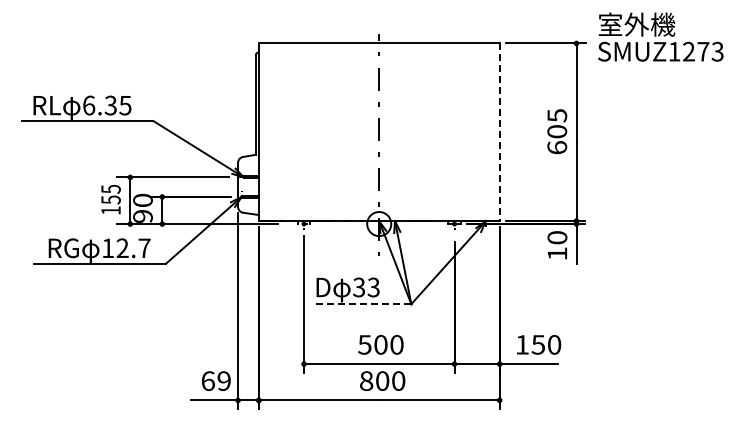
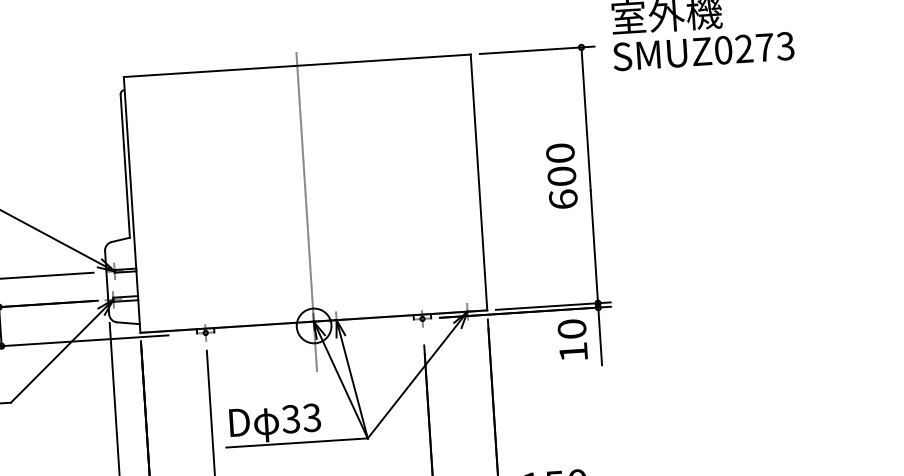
text: (674, 51) -> (723, 49), SMUZ1273 -> SMUZ0273
text: (557, 115) -> (560, 152), 605 -> 600
line: (499, 132) -> (478, 182), dashed -> solid
line: (361, 304) -> (296, 443), dashed -> solid

